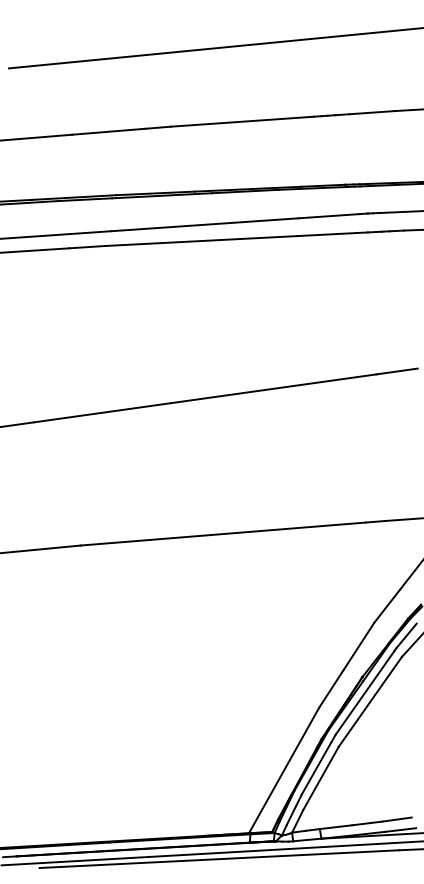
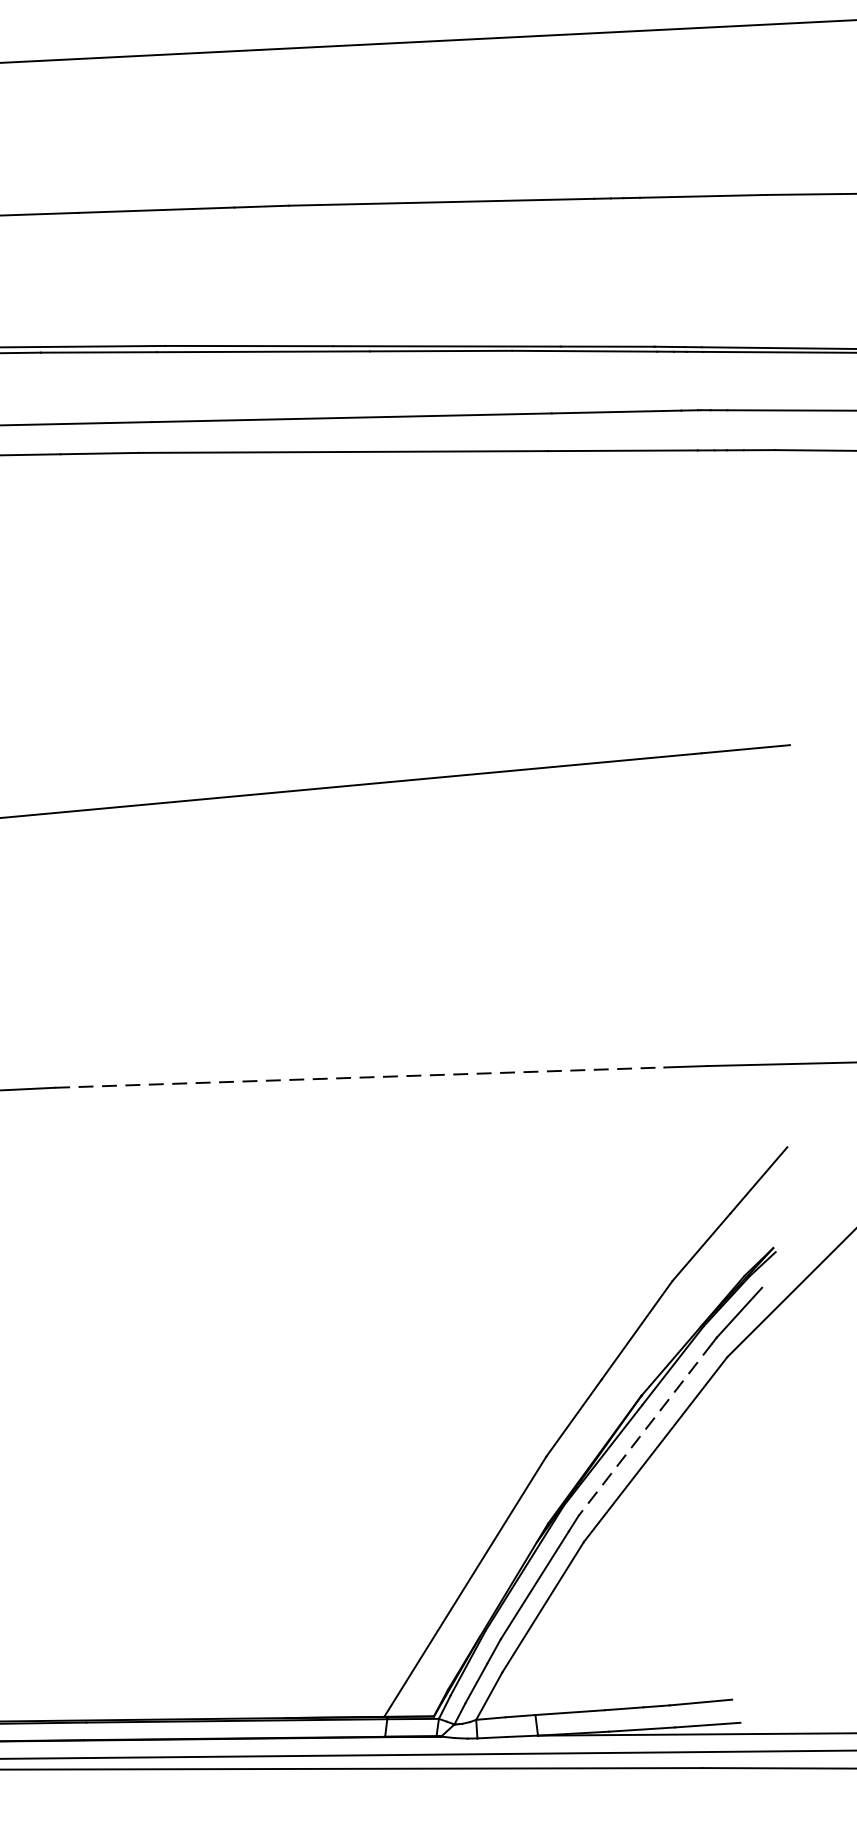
line: (223, 534) -> (360, 1078), solid -> dashed
line: (364, 693) -> (644, 1431), solid -> dashed

